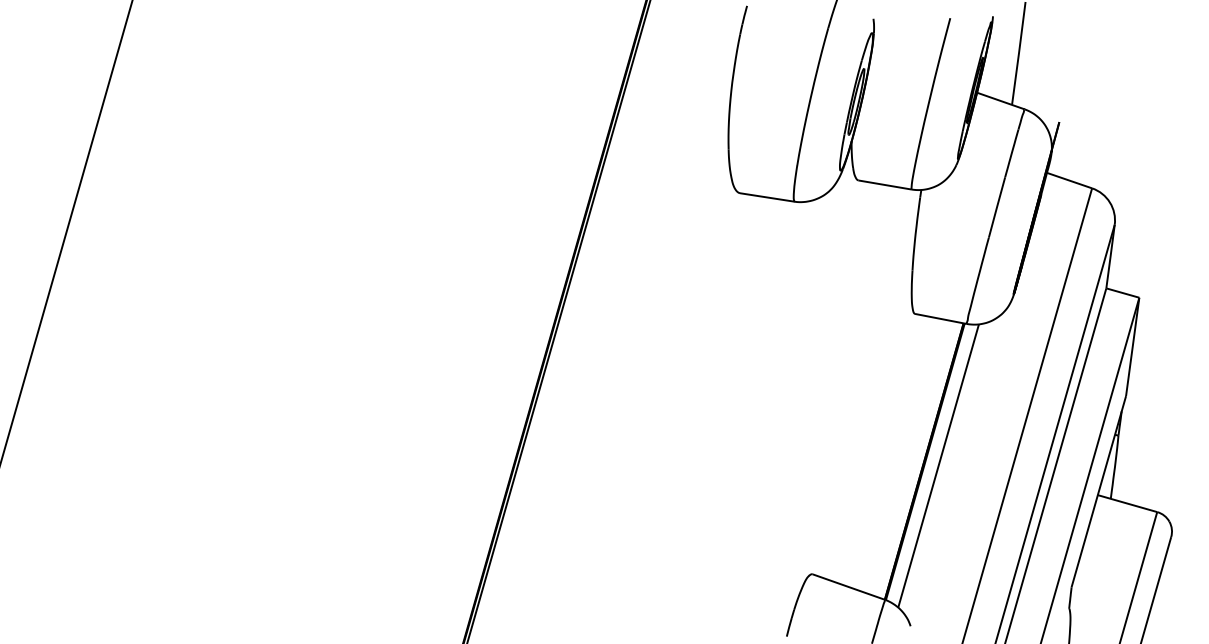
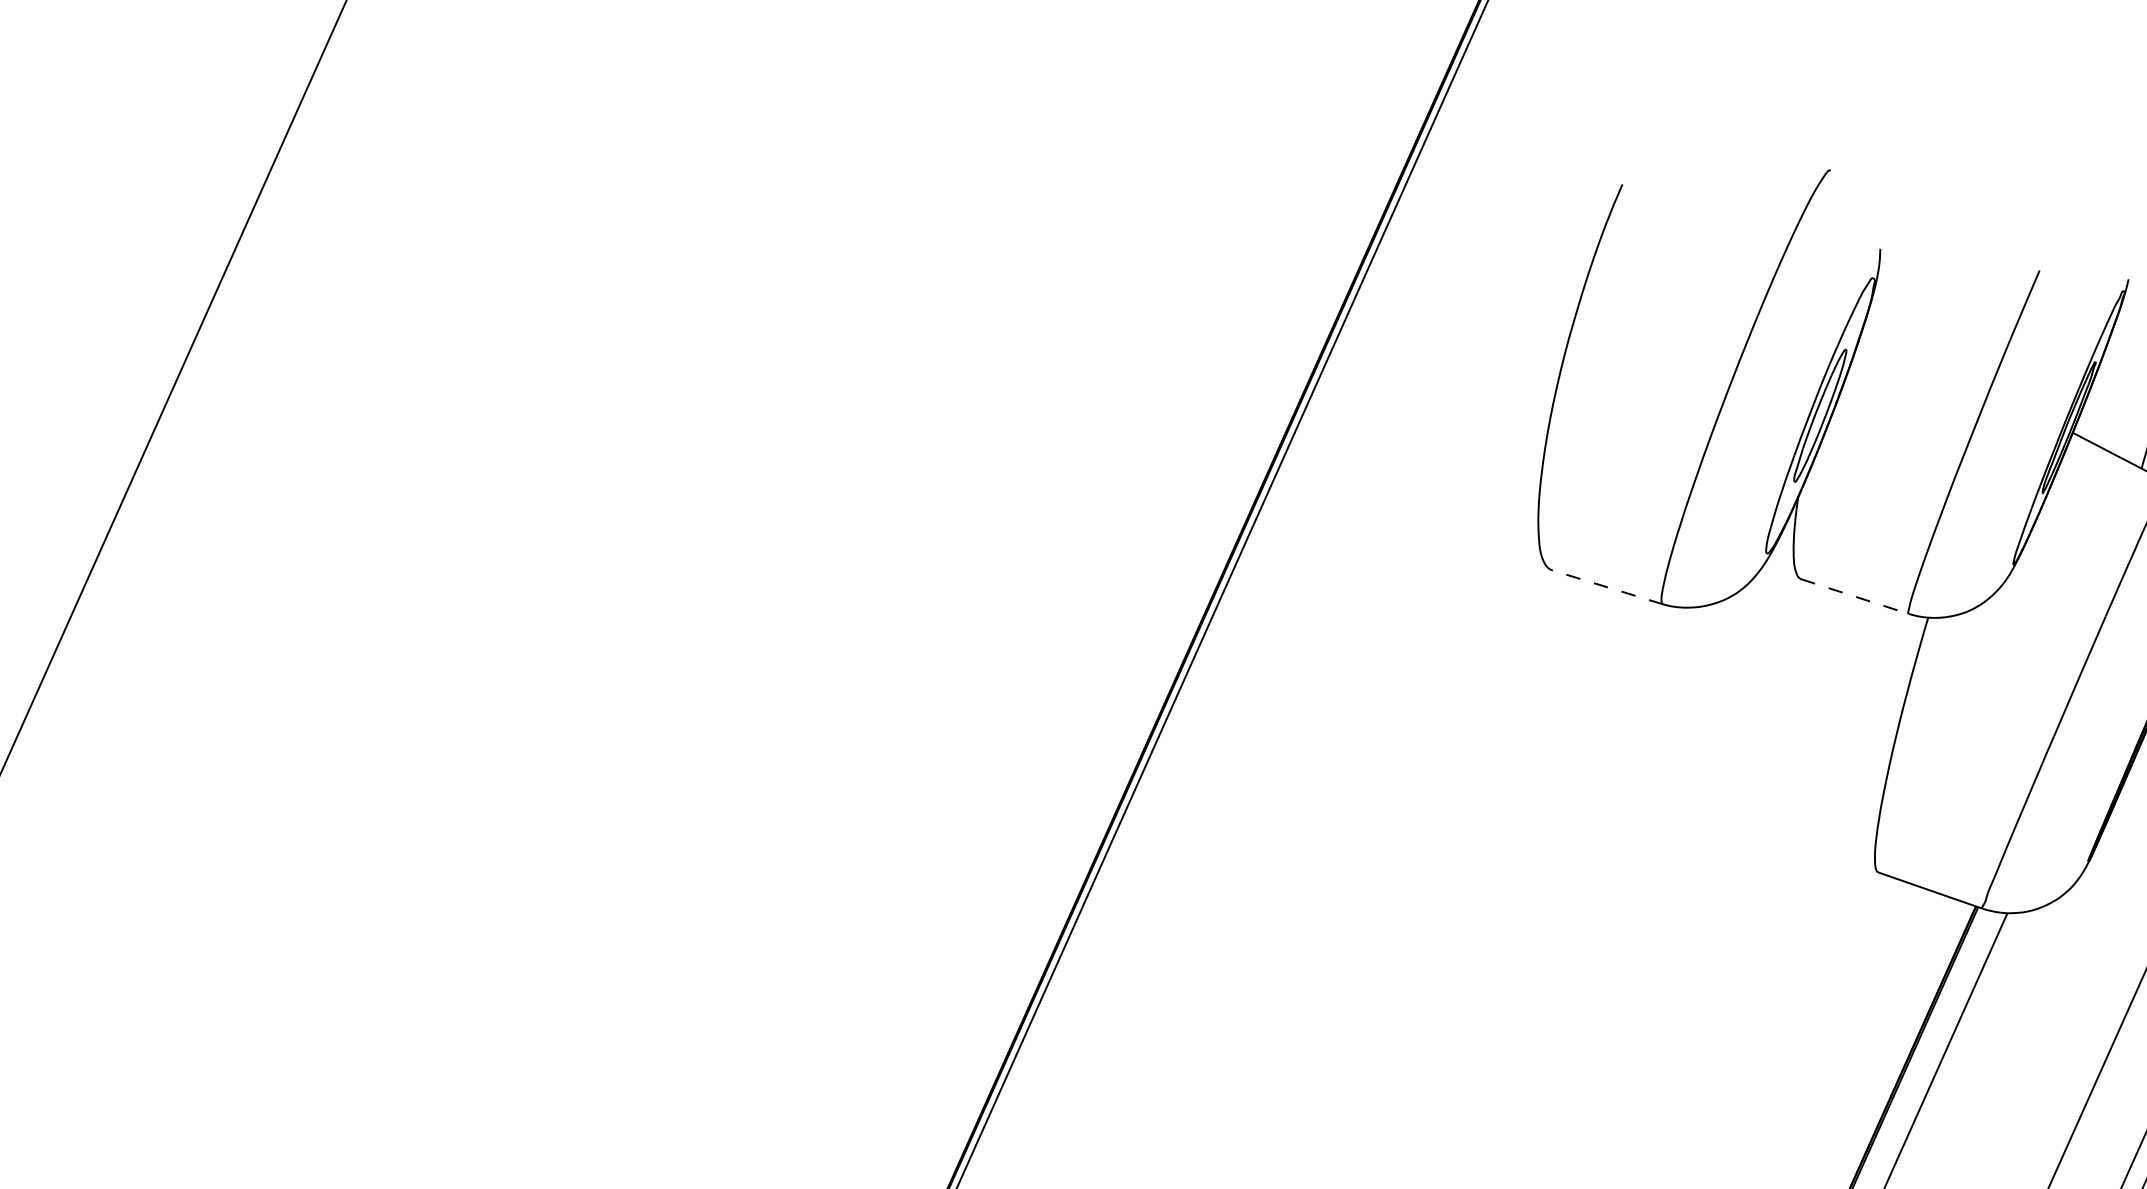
line: (885, 185) -> (1855, 597), solid -> dashed
line: (767, 197) -> (1607, 587), solid -> dashed

